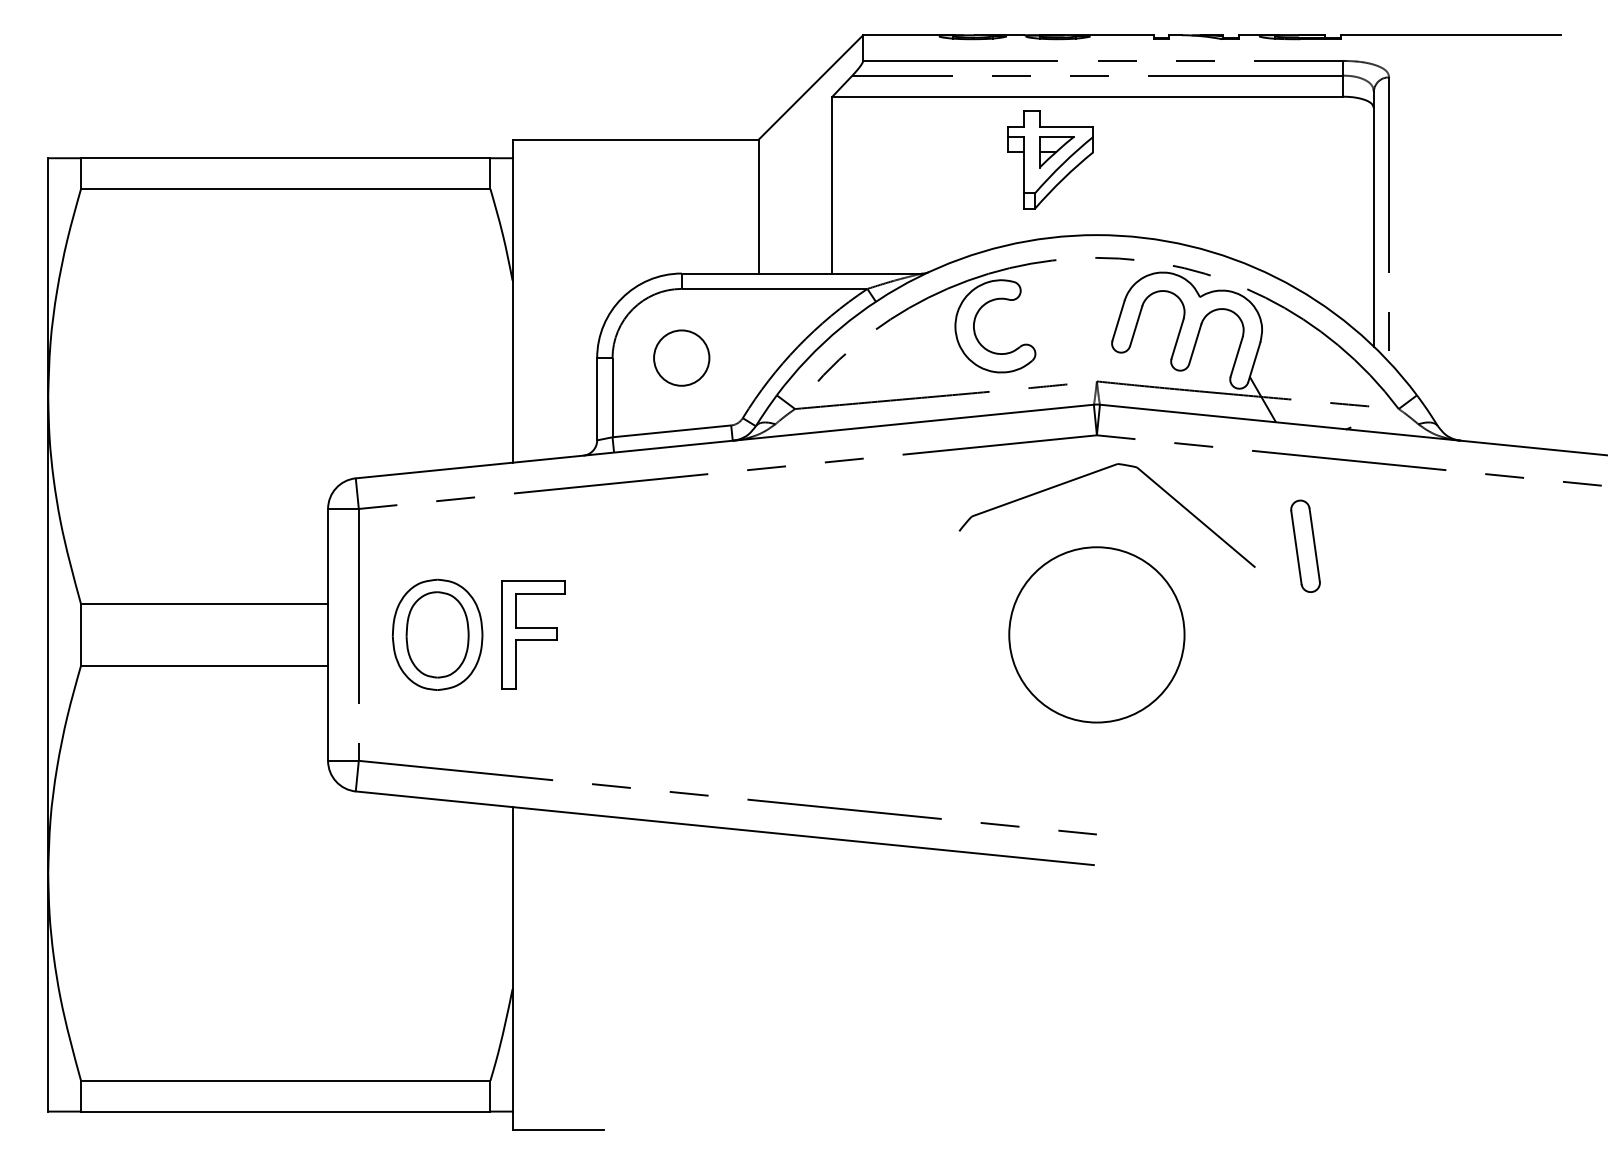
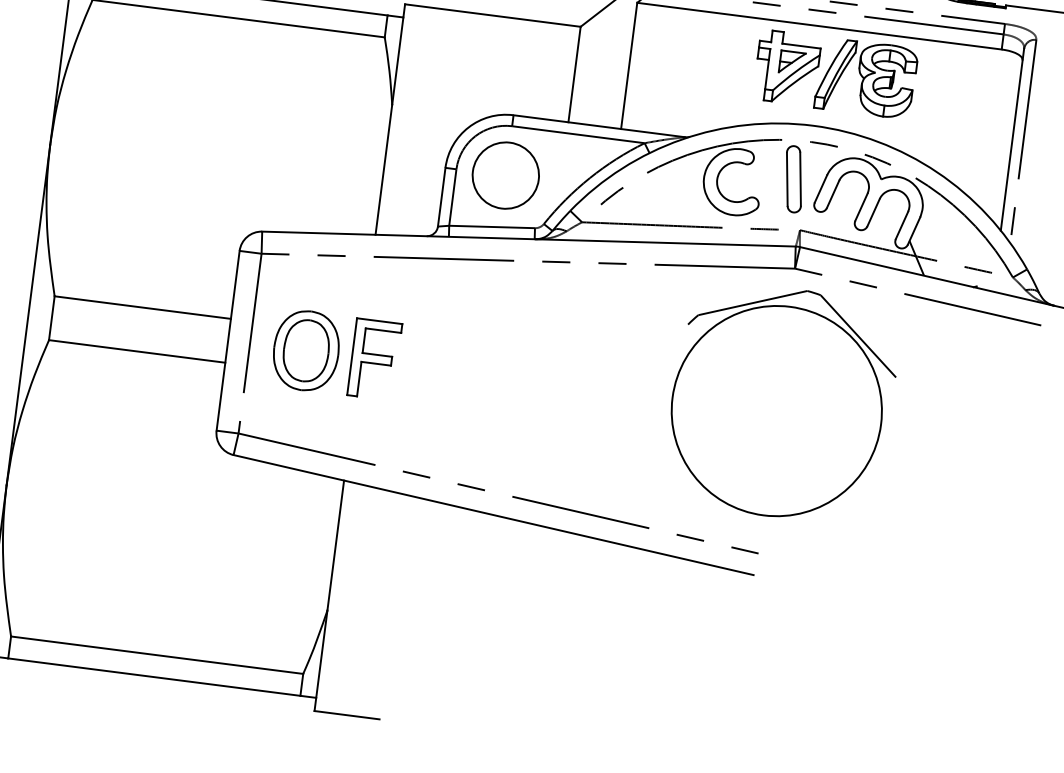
part: (1161, 159) -> (866, 77), added
circle: (681, 358) -> (505, 175), size x1.67
part: (1305, 545) -> (793, 178), moved
circle: (1096, 634) -> (776, 410), size x1.67

